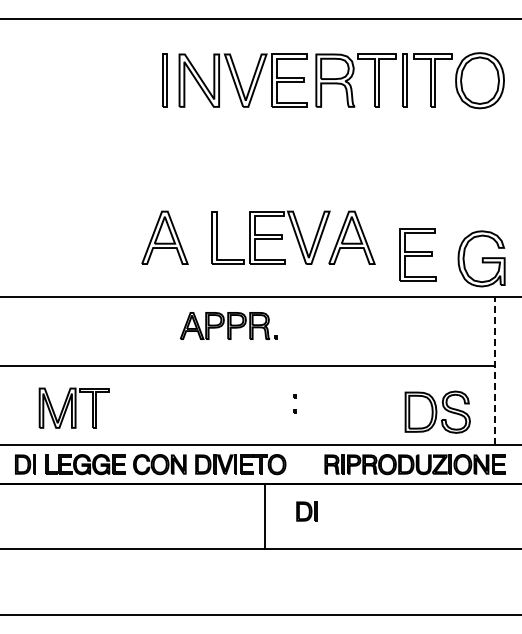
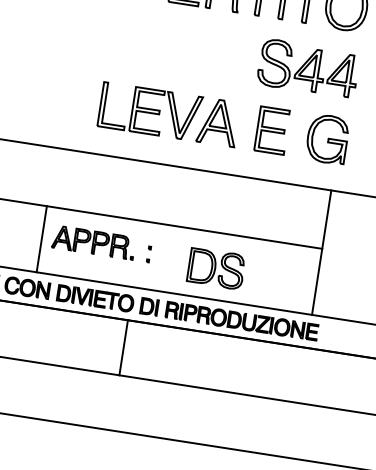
part: (446, 158) -> (308, 67), added
part: (164, 237) -> (60, 97), removed
part: (417, 254) -> (271, 130), moved
part: (481, 258) -> (327, 138), moved
part: (228, 325) -> (93, 242), moved
line: (495, 370) -> (321, 252), dashed -> solid
line: (167, 405) -> (41, 239), added
part: (437, 411) -> (216, 268), moved
part: (306, 511) -> (149, 306), moved
line: (265, 516) -> (123, 347), moved

